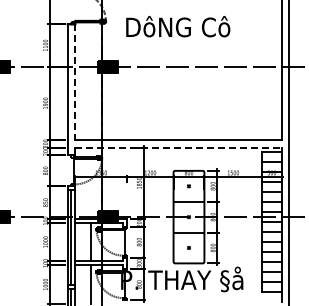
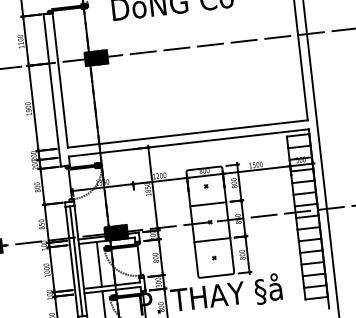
line: (75, 82) -> (60, 80), dashed -> solid
line: (178, 147) -> (188, 142), dashed -> solid

